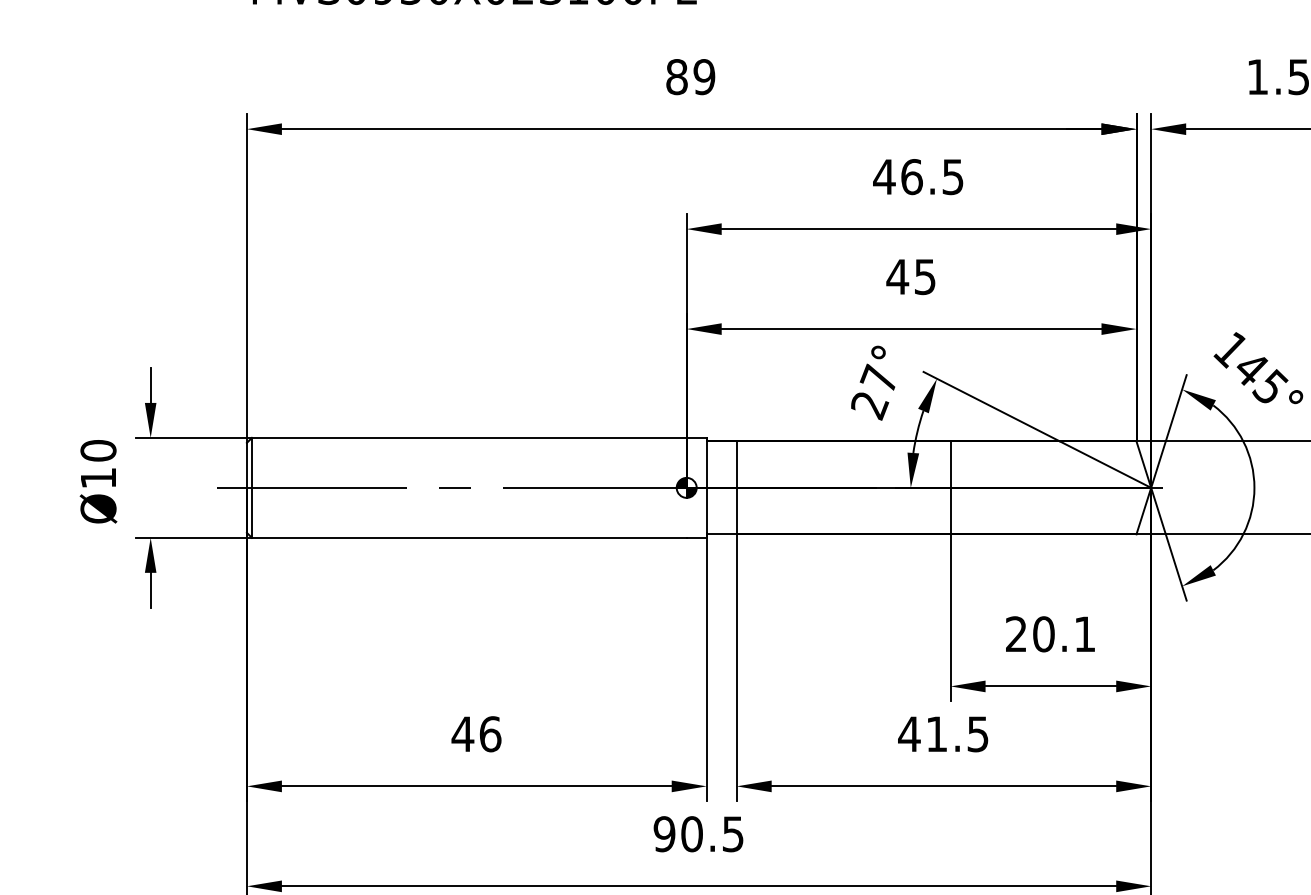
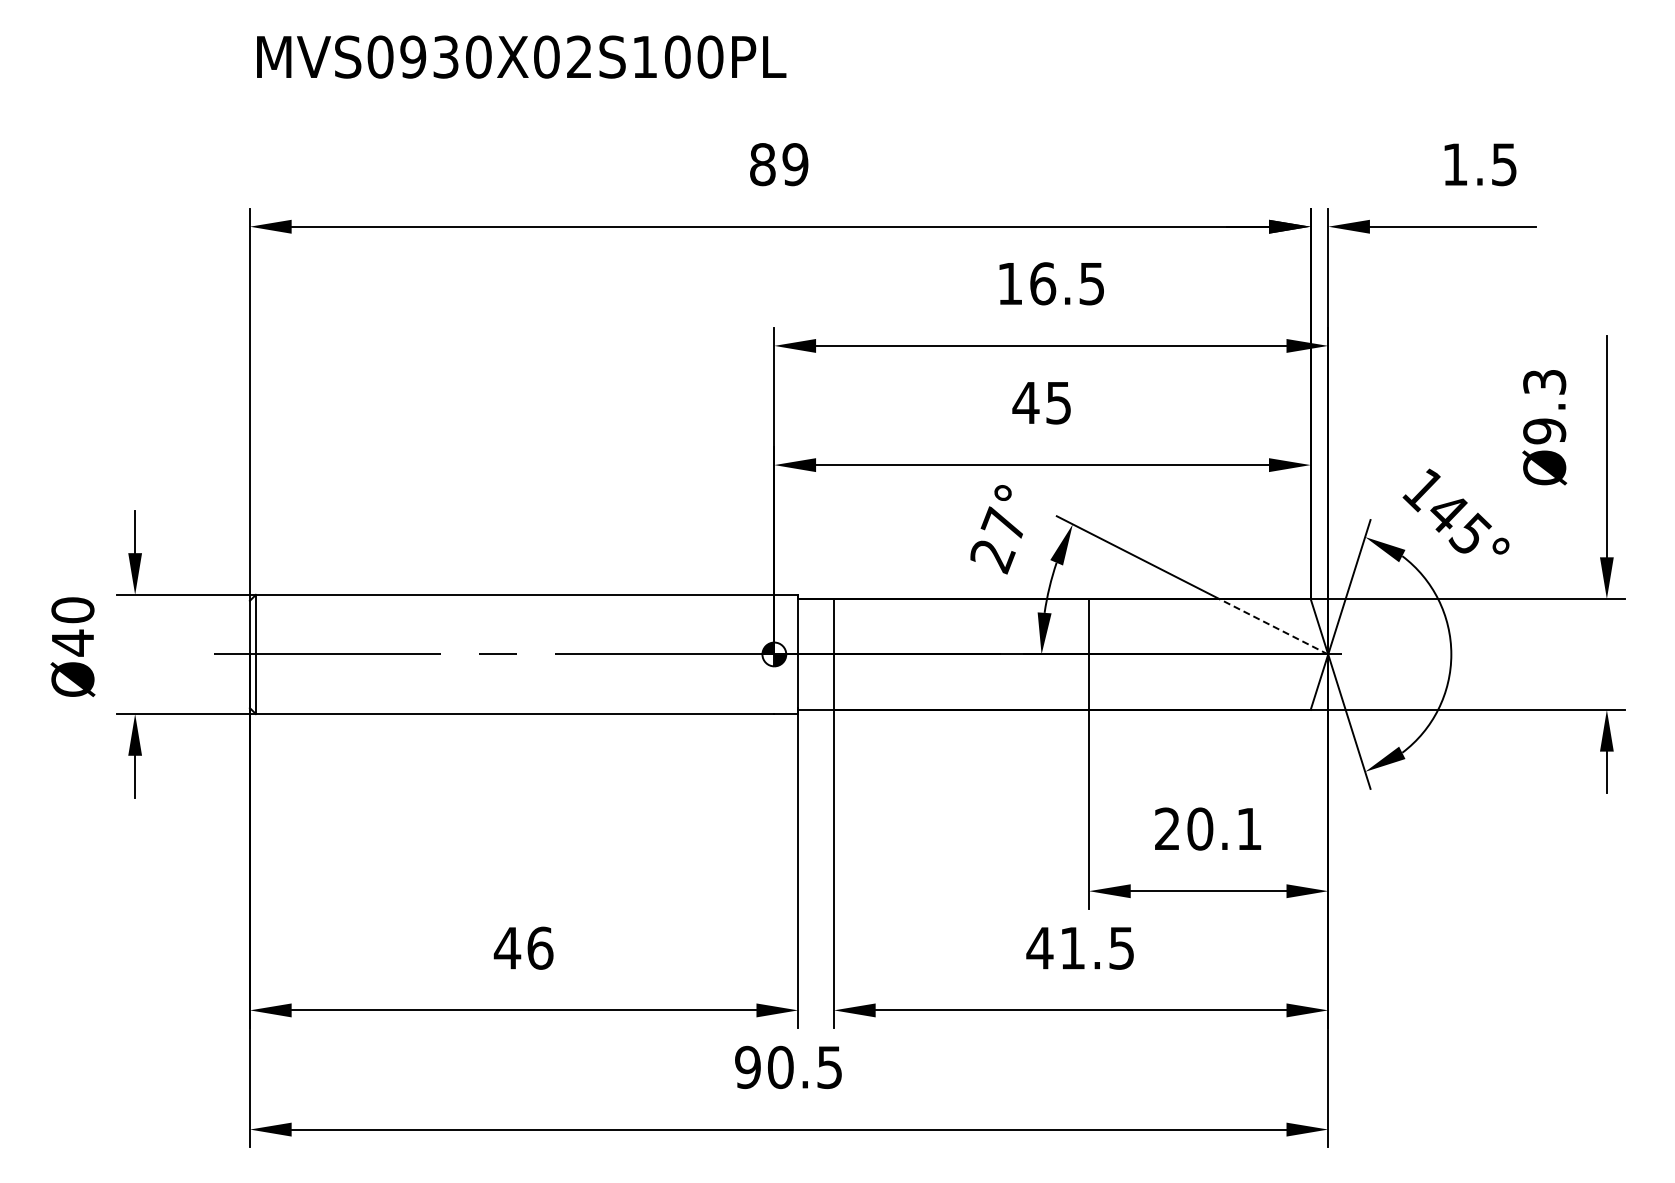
text: (883, 176) -> (1009, 283), 46.5 -> 16.5
line: (1105, 464) -> (1273, 626), solid -> dashed
text: (98, 477) -> (72, 642), Ø10 -> Ø40

